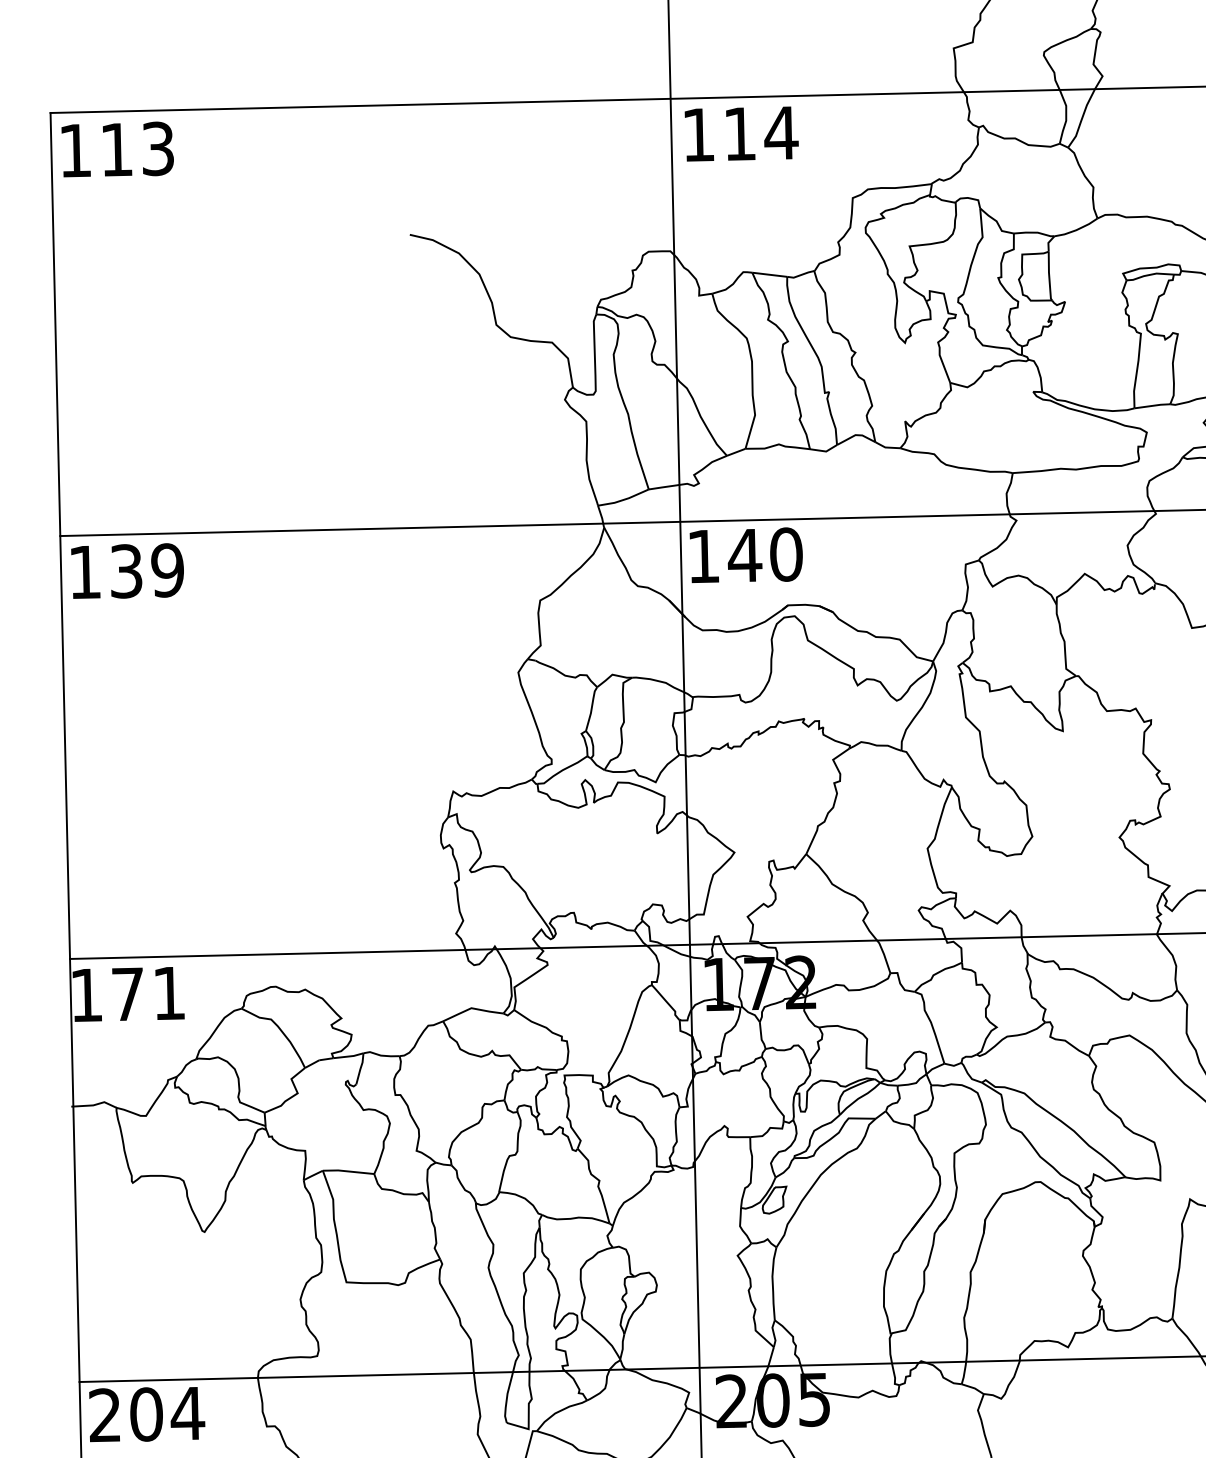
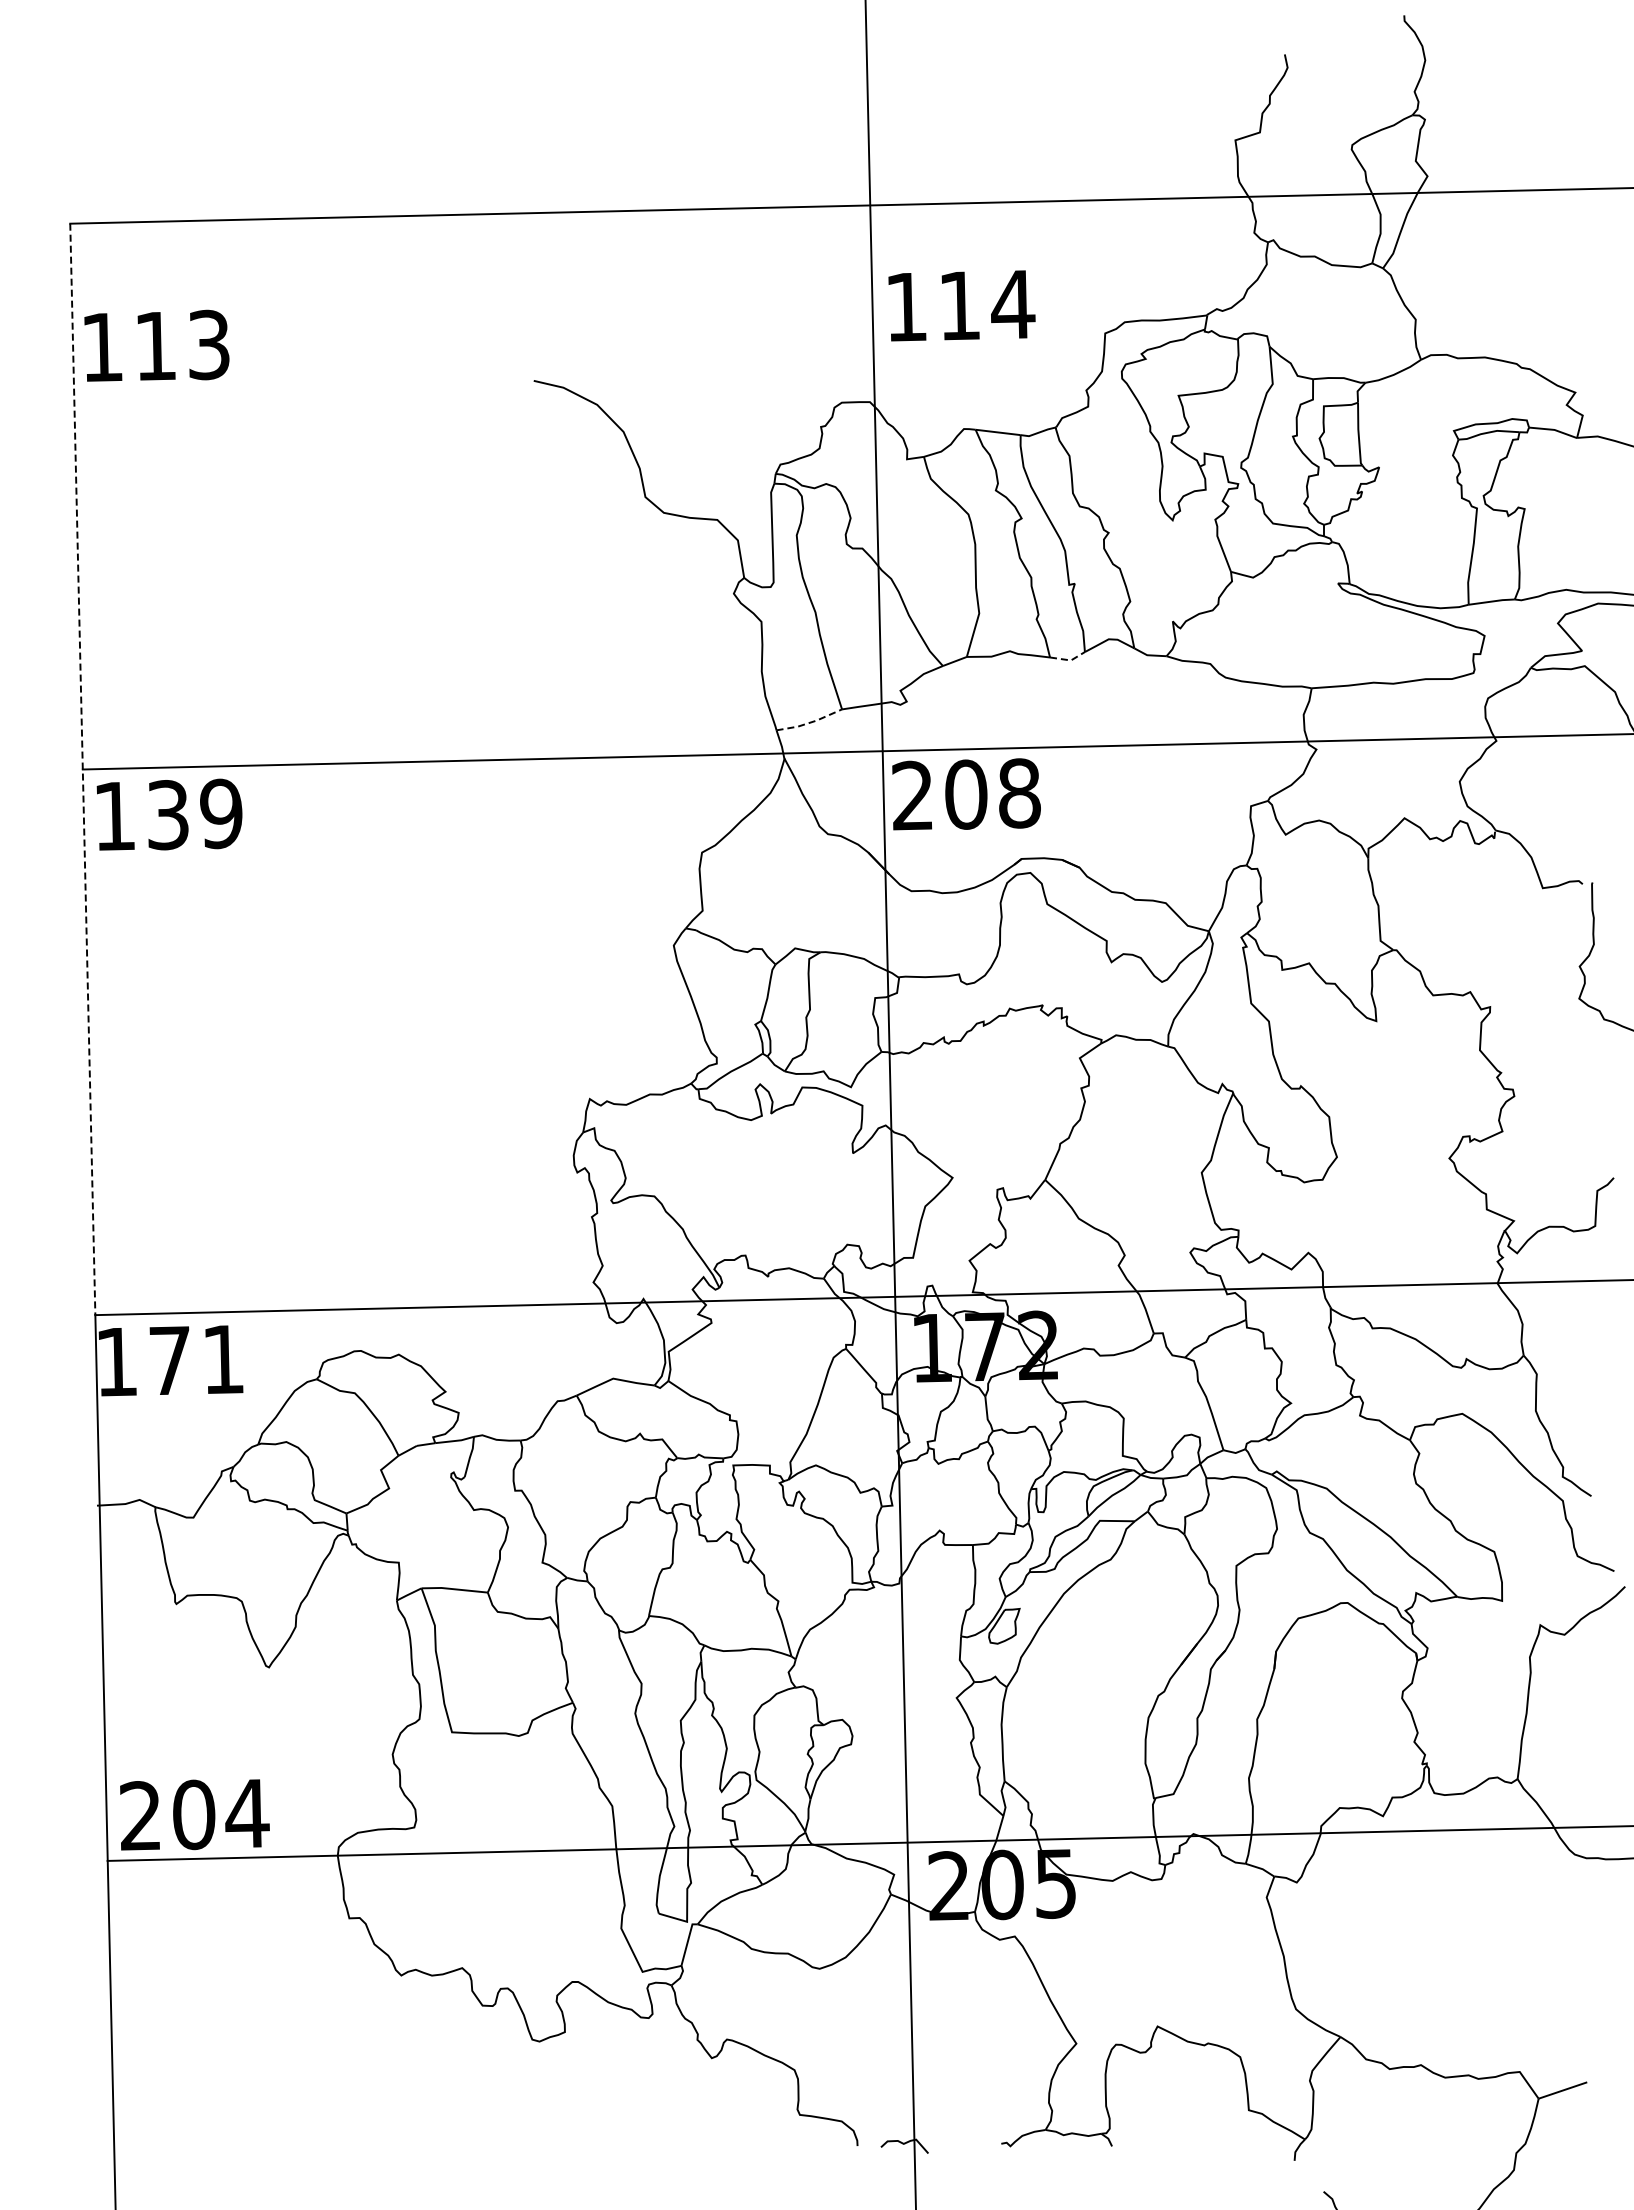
text: (741, 133) -> (961, 305), moved
text: (117, 149) -> (156, 345), moved
line: (825, 451) -> (1069, 660), solid -> dashed
line: (624, 499) -> (810, 722), solid -> dashed
line: (60, 536) -> (82, 769), solid -> dashed
text: (745, 555) -> (966, 794), 140 -> 208
text: (146, 1414) -> (194, 1814), moved

